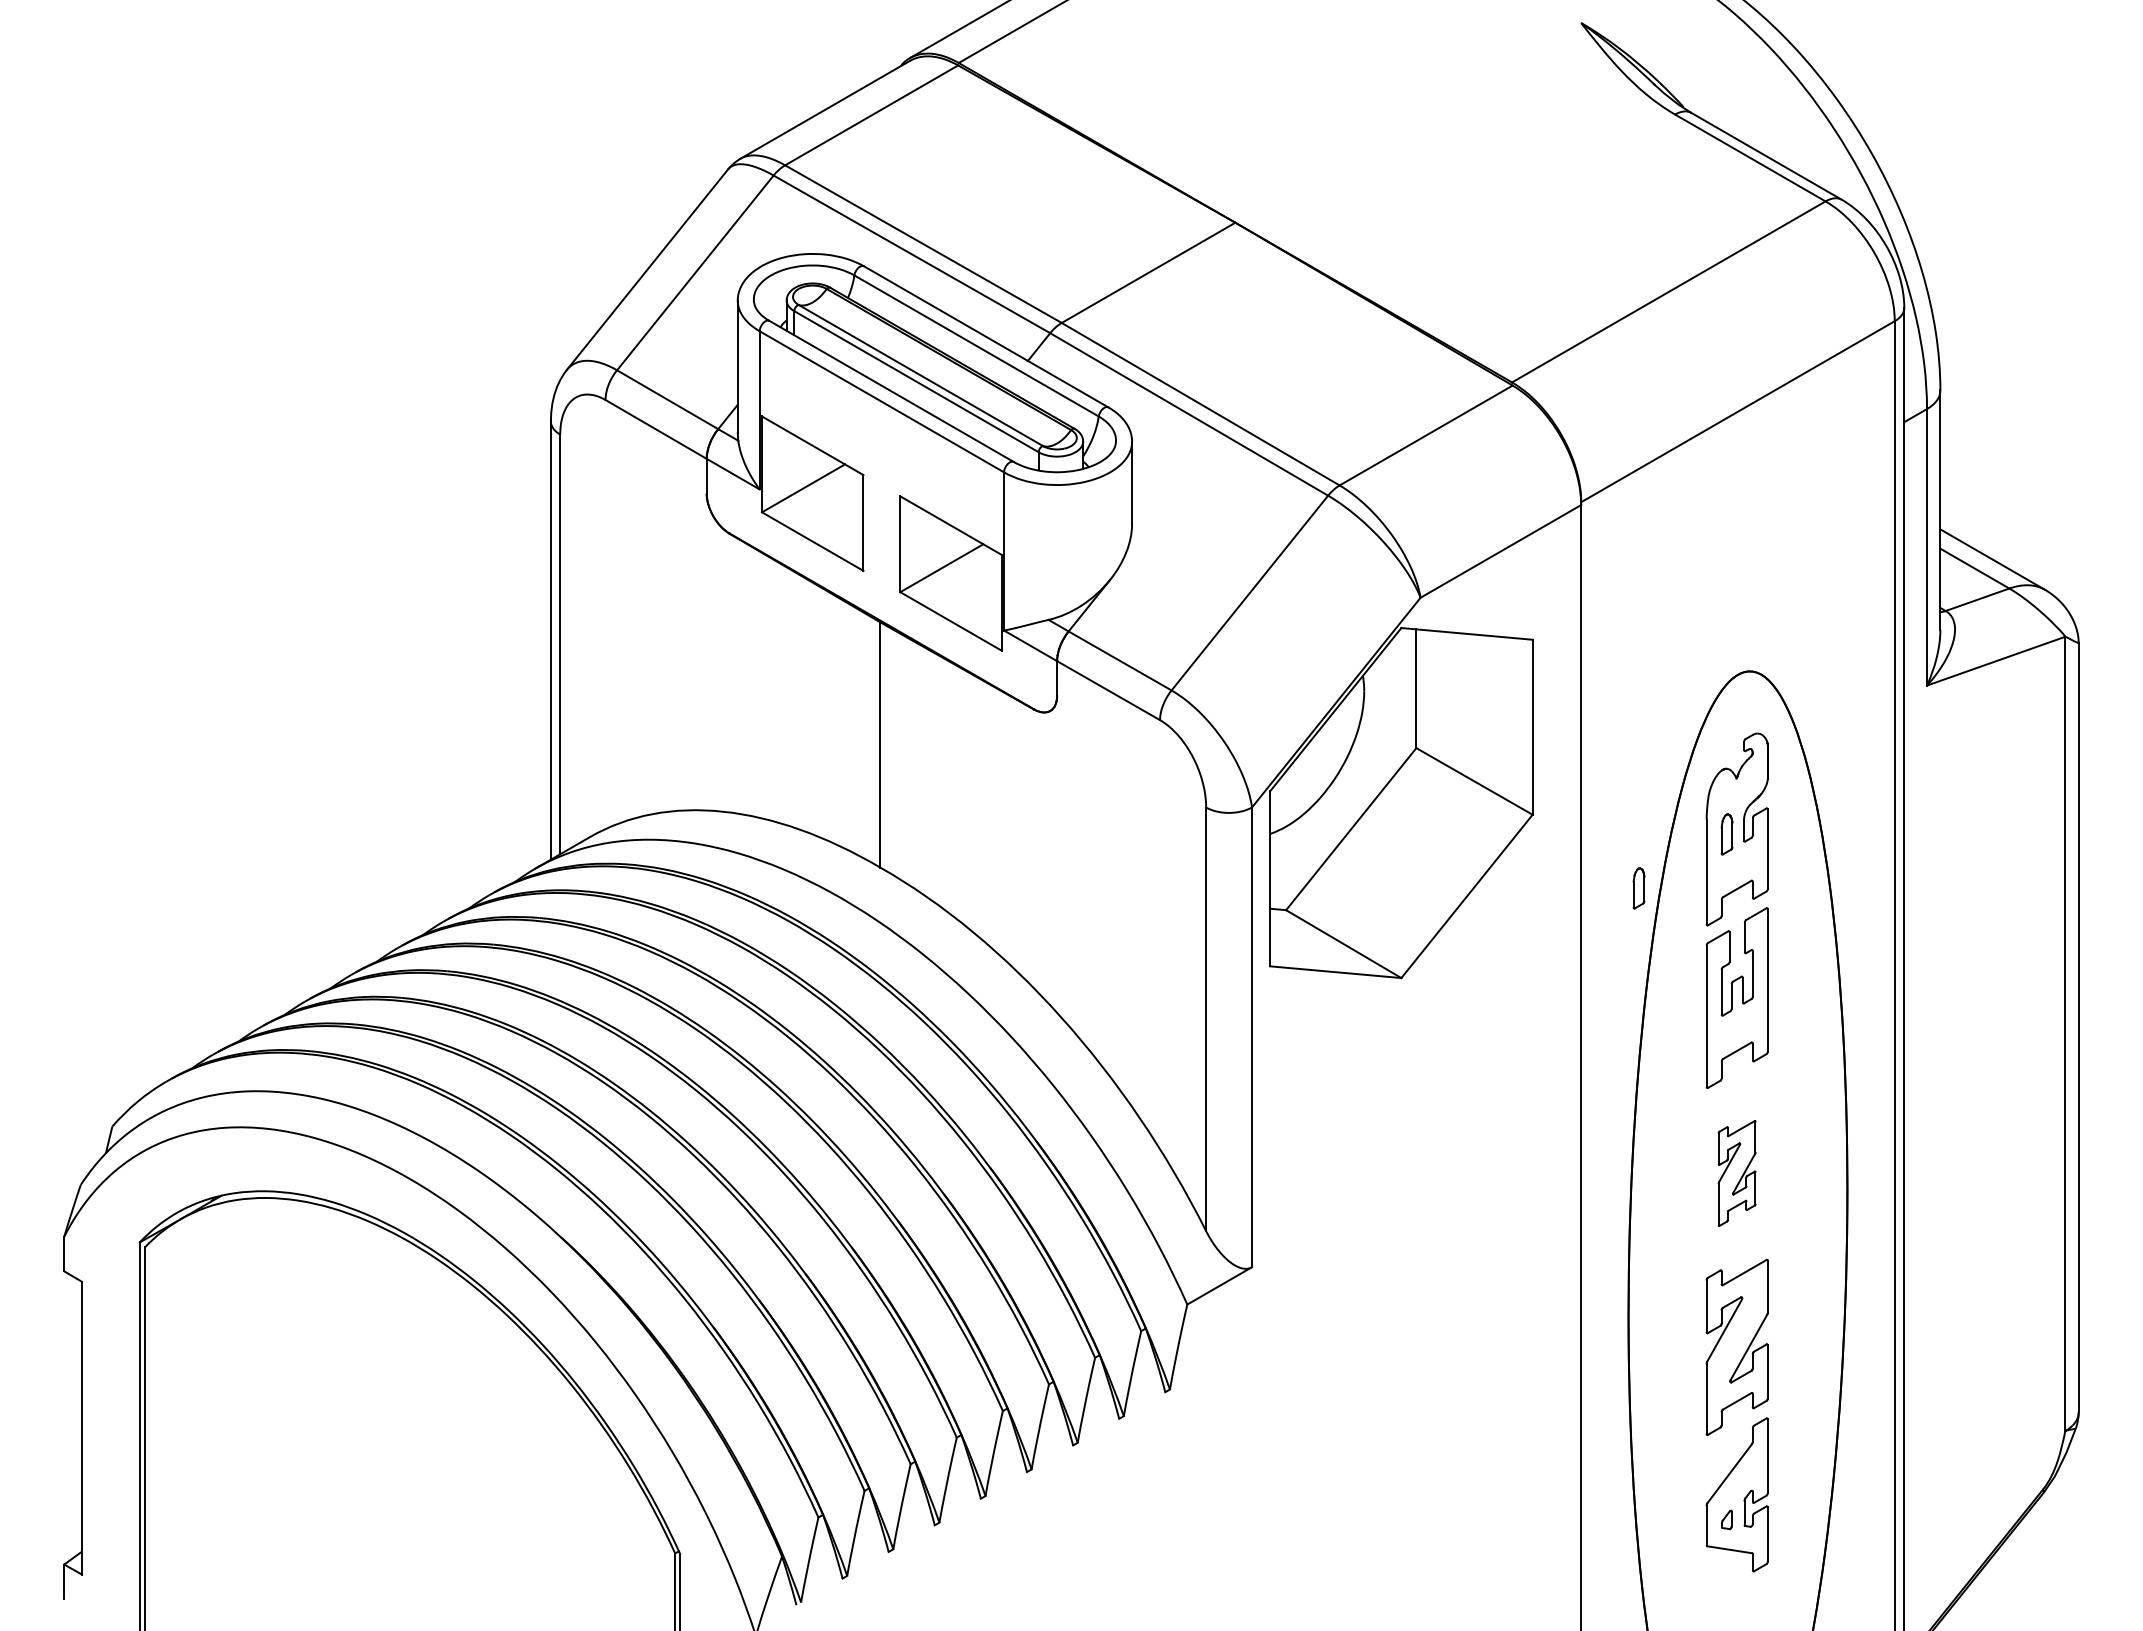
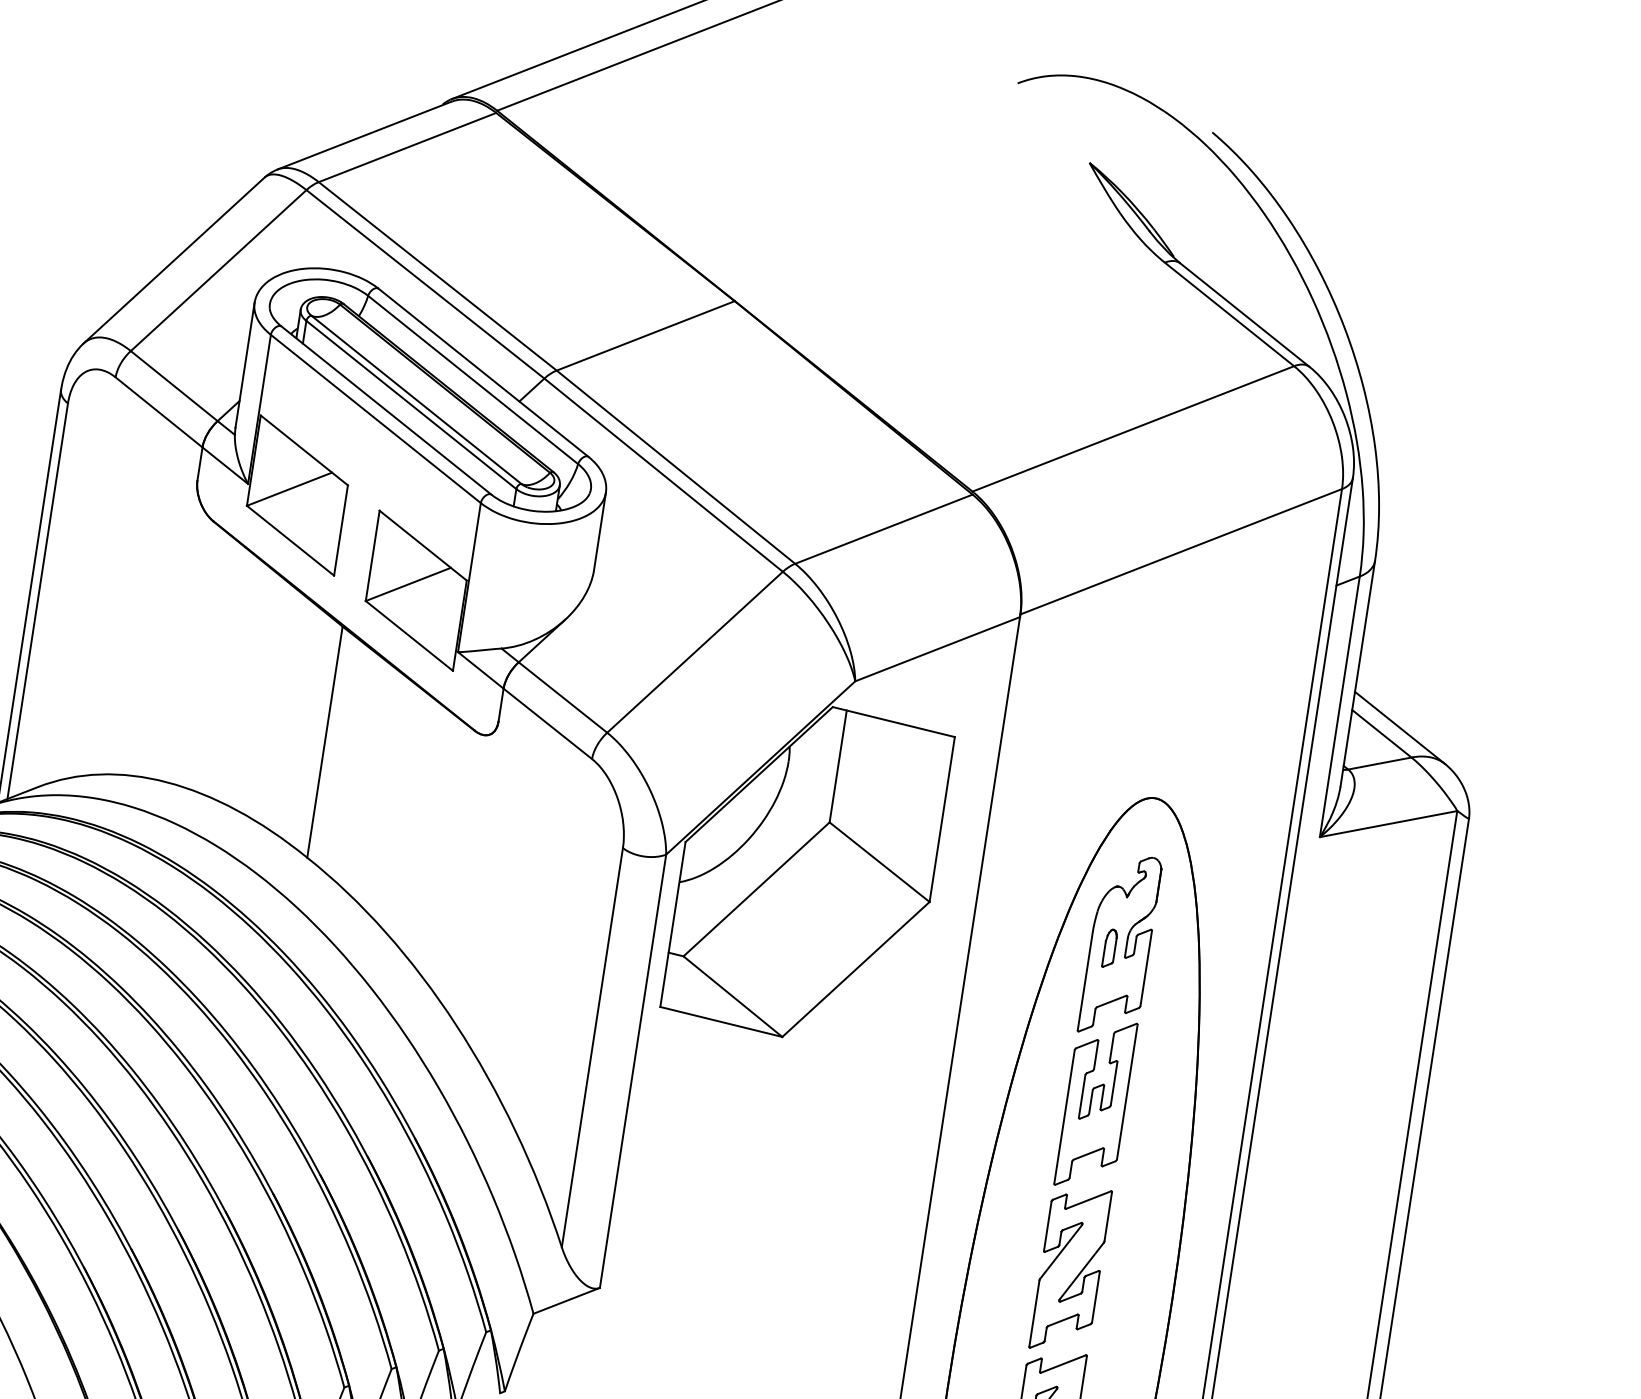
part: (1638, 888) -> (1018, 986), removed
part: (1736, 1173) -> (1069, 1269), size x1.67

